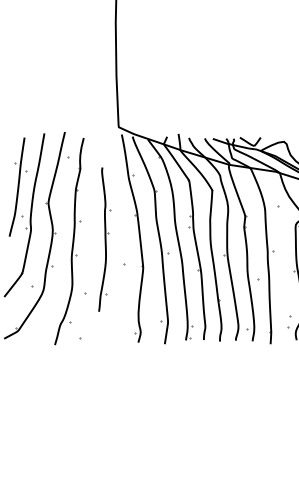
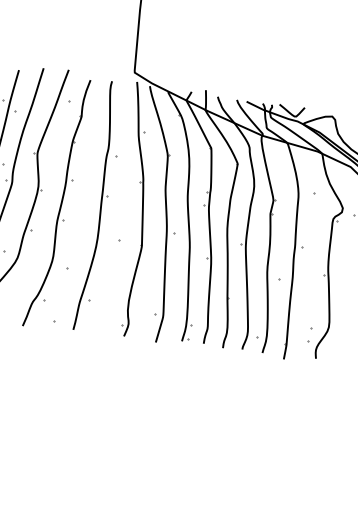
part: (104, 239) -> (99, 206), size x1.43

